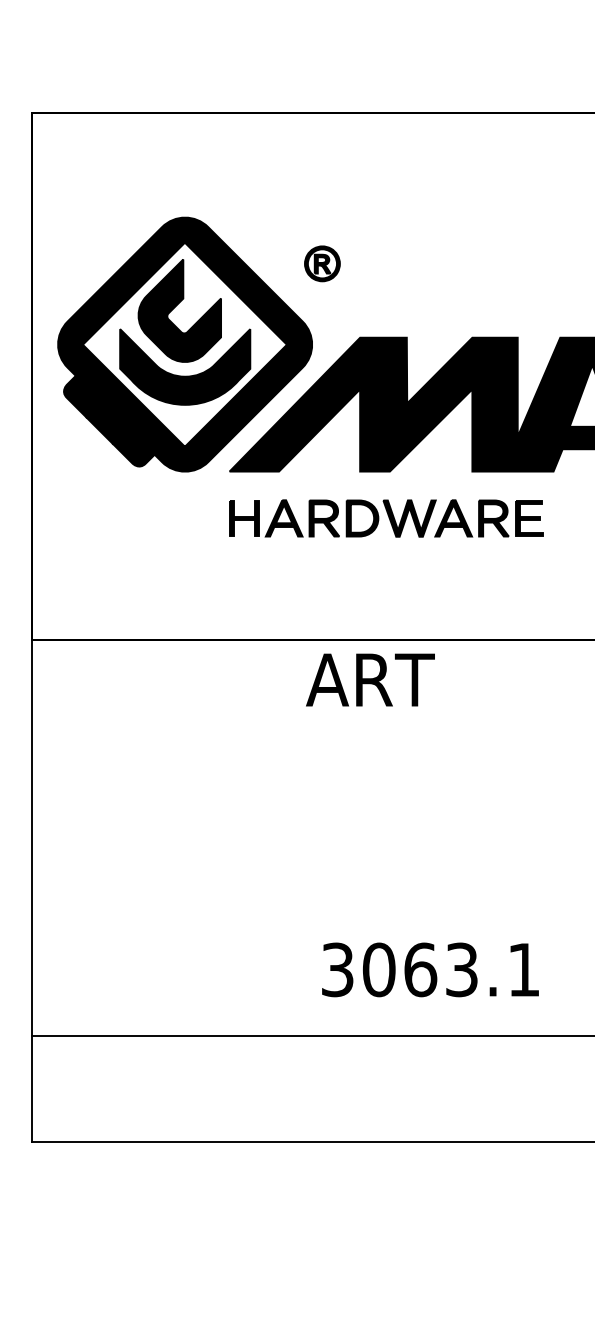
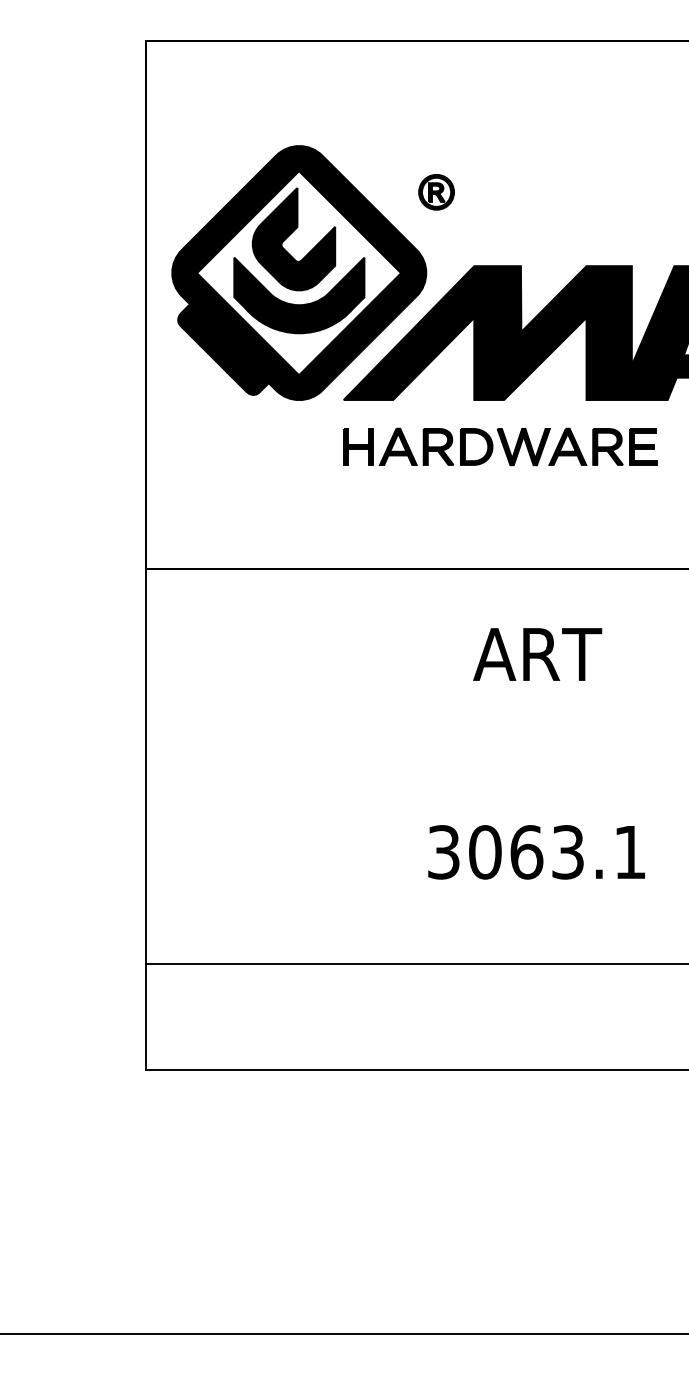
text: (370, 680) -> (537, 654), moved
text: (430, 970) -> (536, 852), moved

